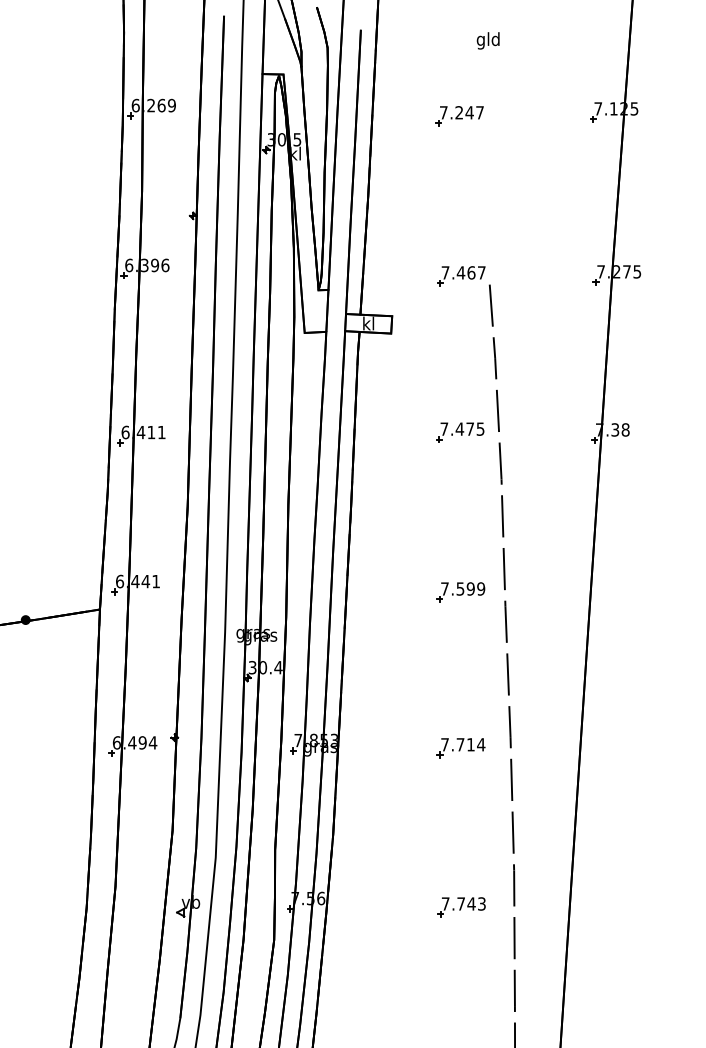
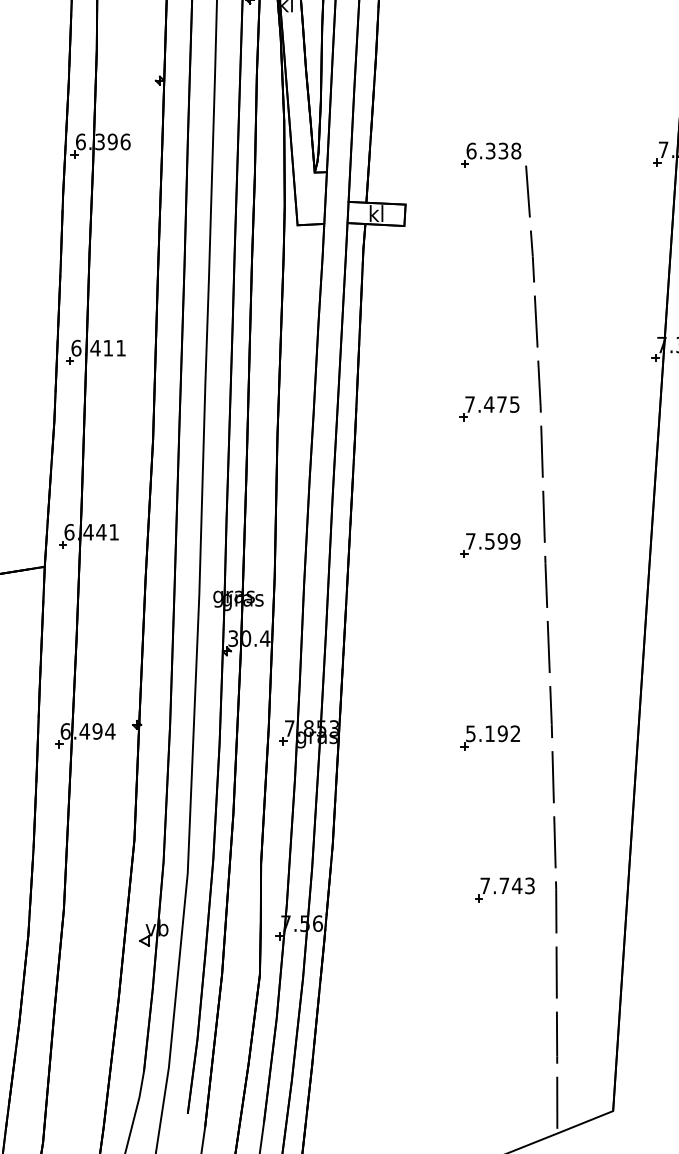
text: (463, 272) -> (493, 150), 7.467 -> 6.338
part: (460, 432) -> (489, 408), moved
text: (463, 744) -> (493, 733), 7.714 -> 5.192
part: (461, 907) -> (504, 890), moved

